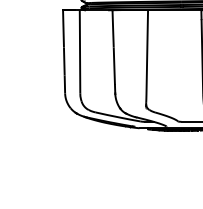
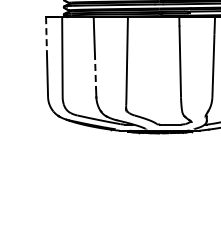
line: (63, 28) -> (46, 34), solid -> dashed
line: (114, 65) -> (95, 70), solid -> dashed

